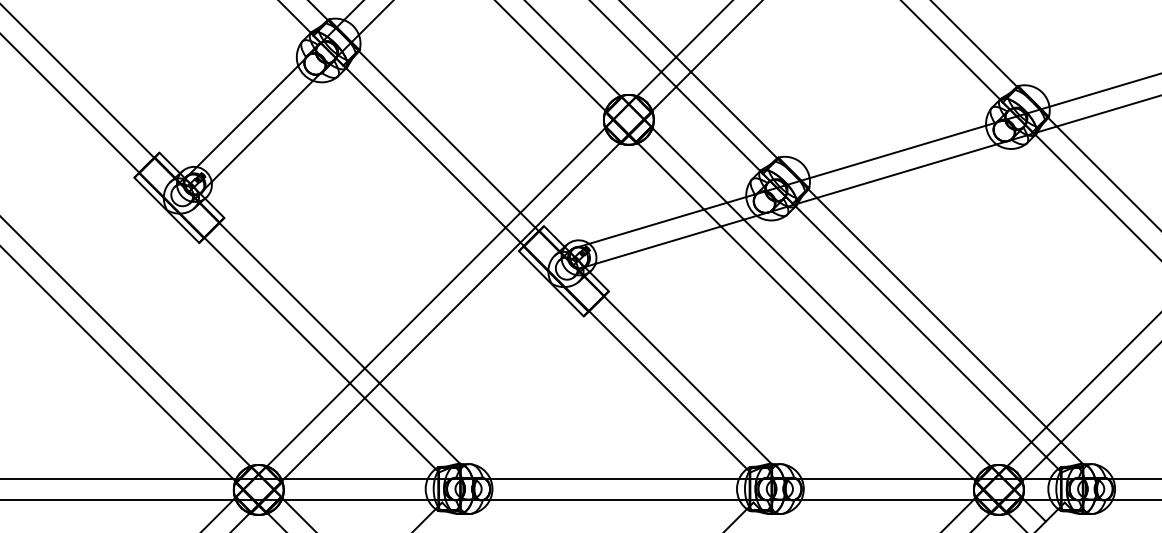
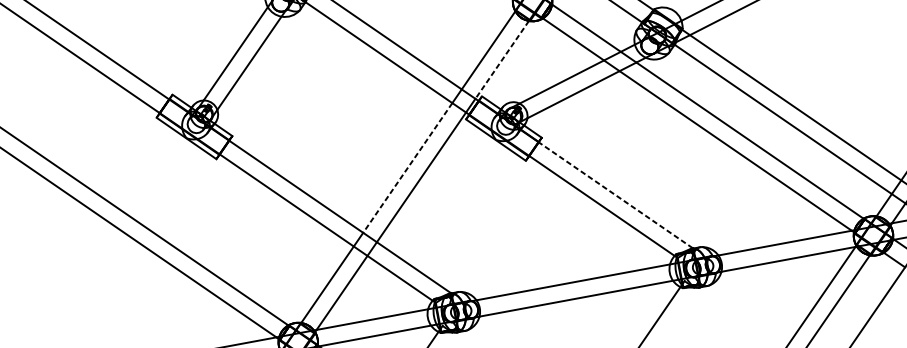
line: (577, 185) -> (502, 59), solid -> dashed
line: (435, 298) -> (408, 168), solid -> dashed
line: (687, 379) -> (615, 194), solid -> dashed

